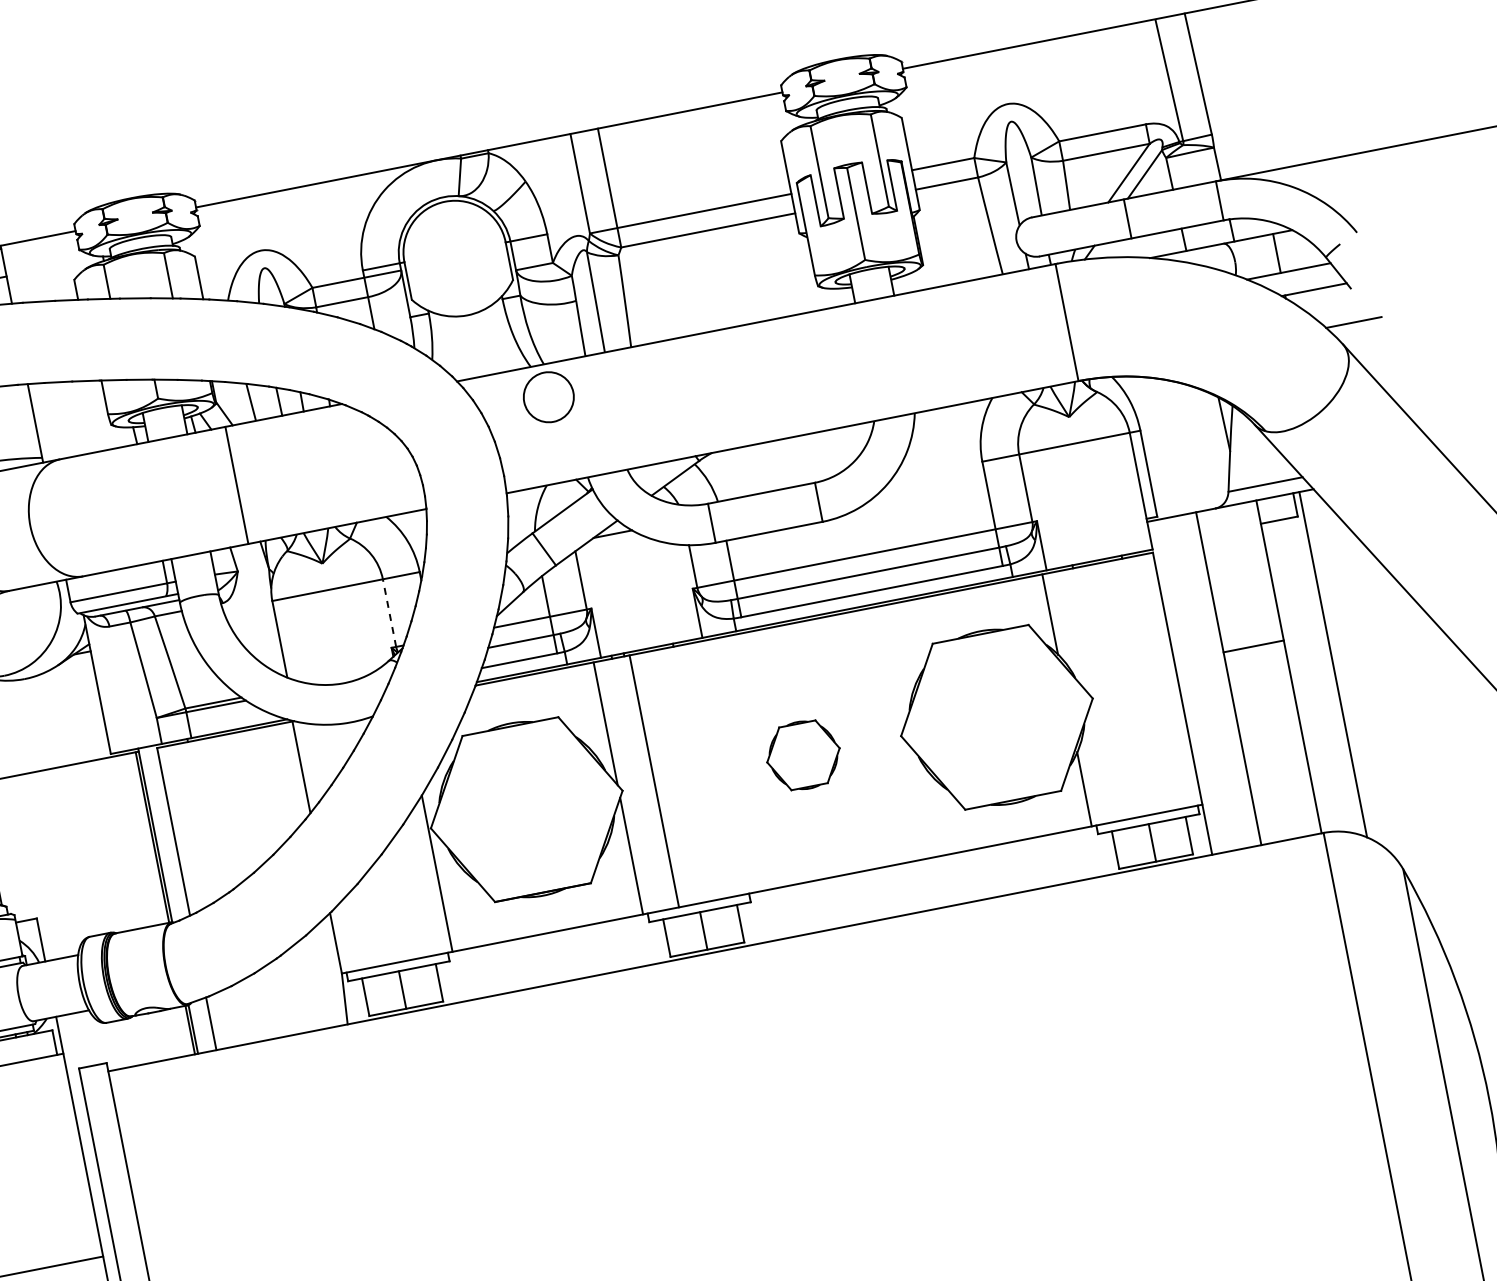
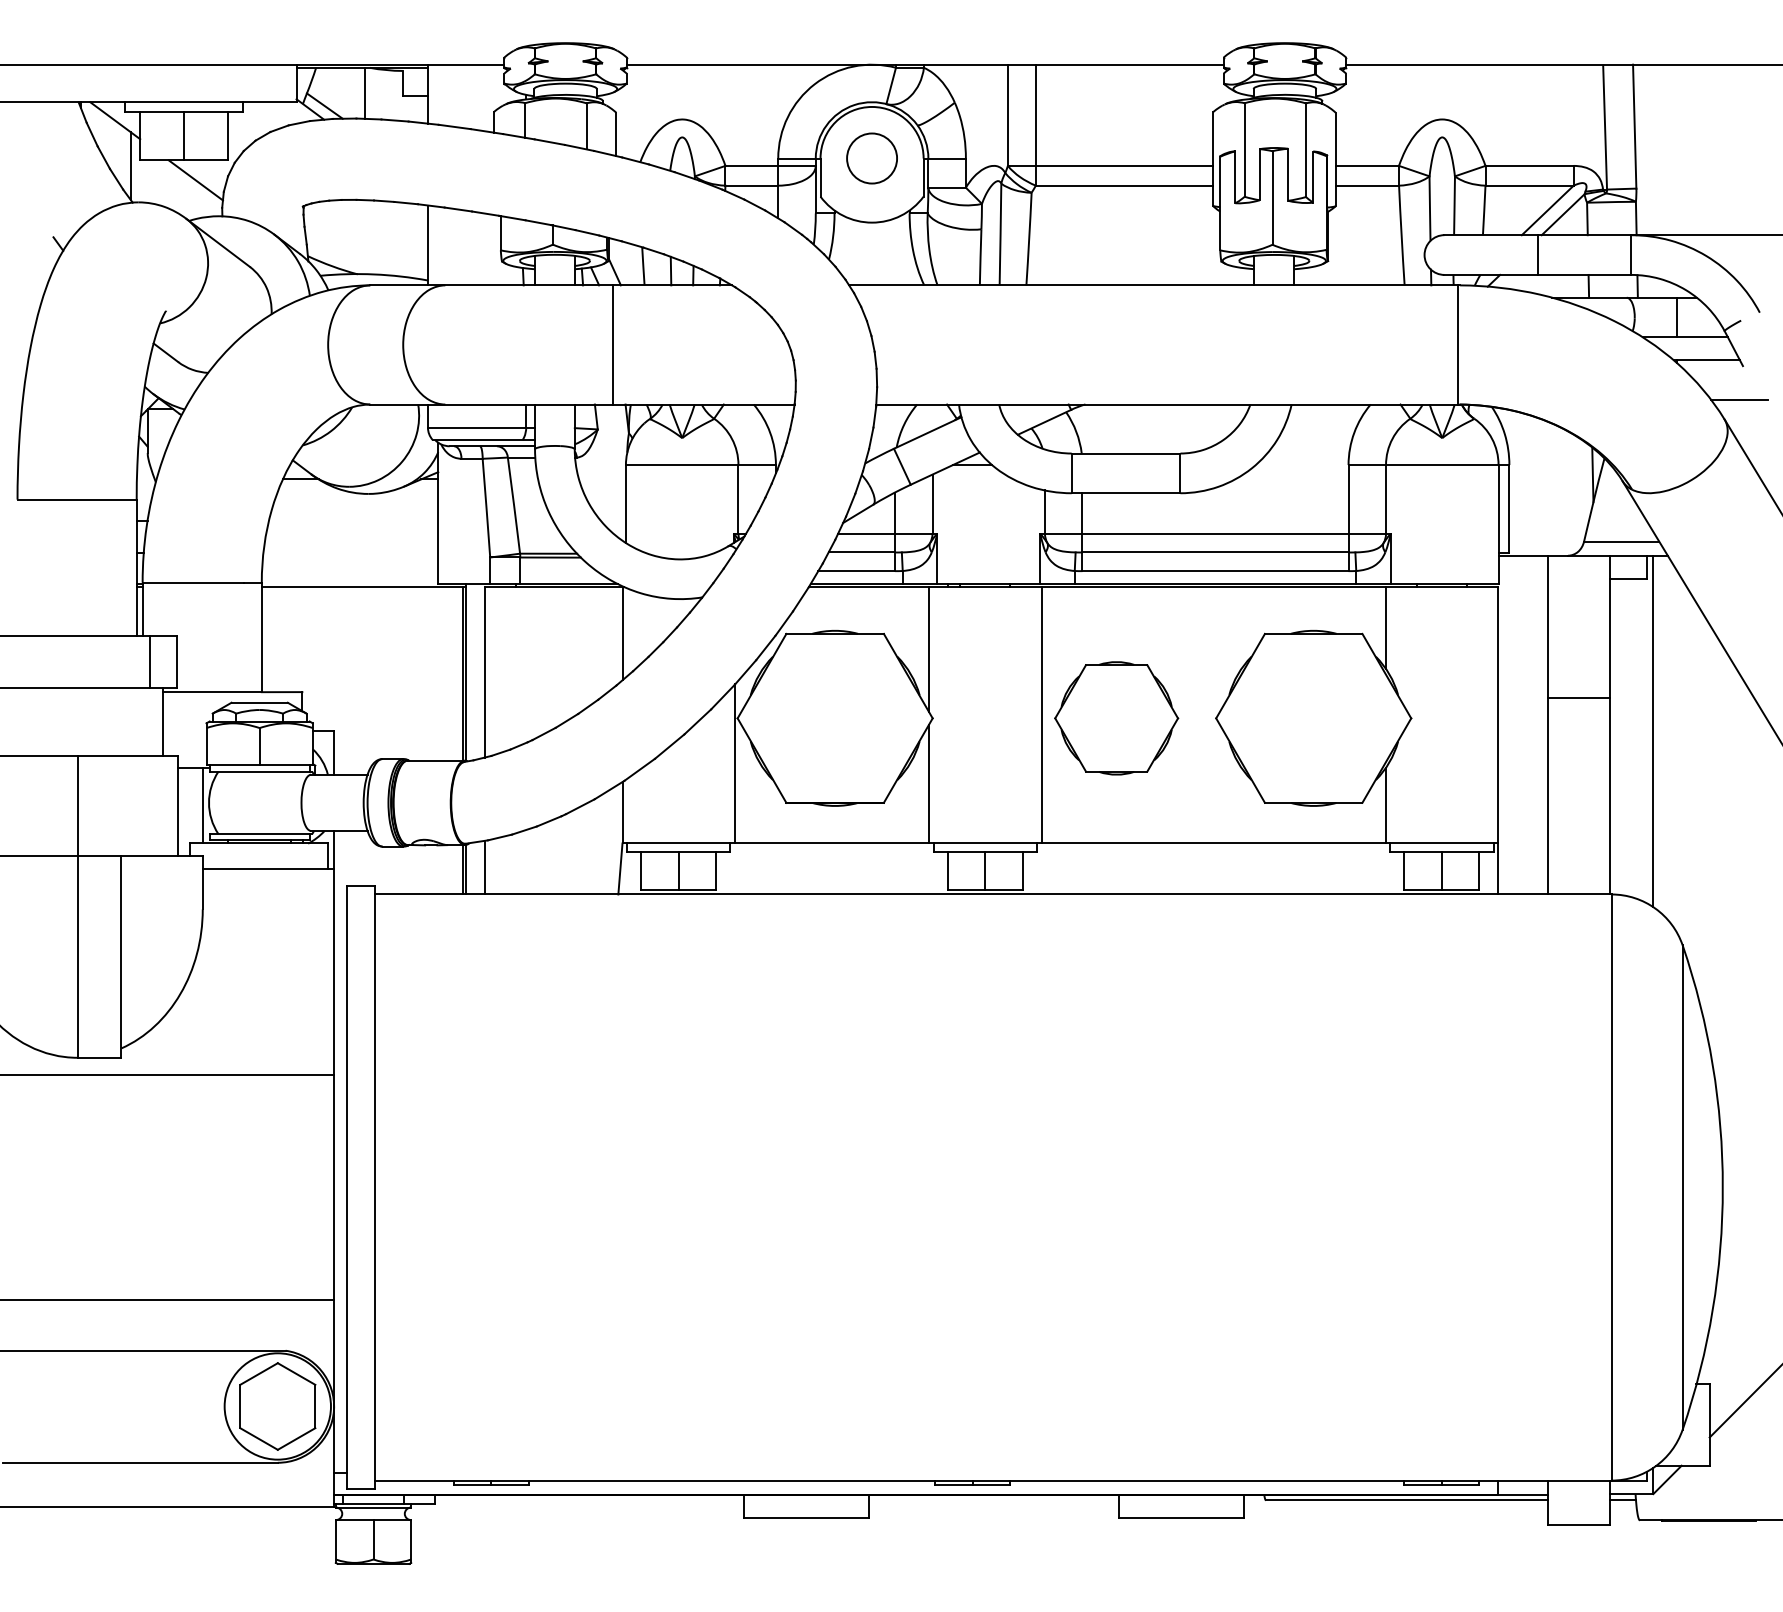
circle: (548, 397) -> (871, 158), moved
line: (389, 612) -> (738, 498), dashed -> solid
part: (803, 755) -> (1116, 718), size x1.67
line: (654, 781) -> (1041, 715), moved

